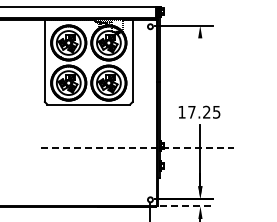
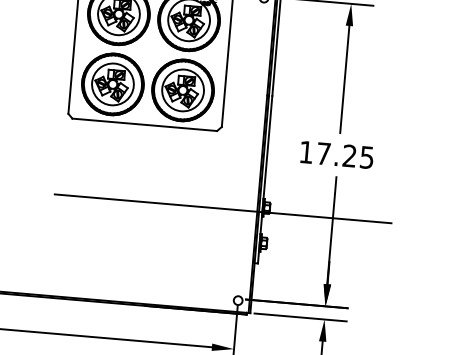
line: (200, 68) -> (345, 78), added
line: (137, 148) -> (223, 208), dashed -> solid
line: (187, 206) -> (301, 317), dashed -> solid

